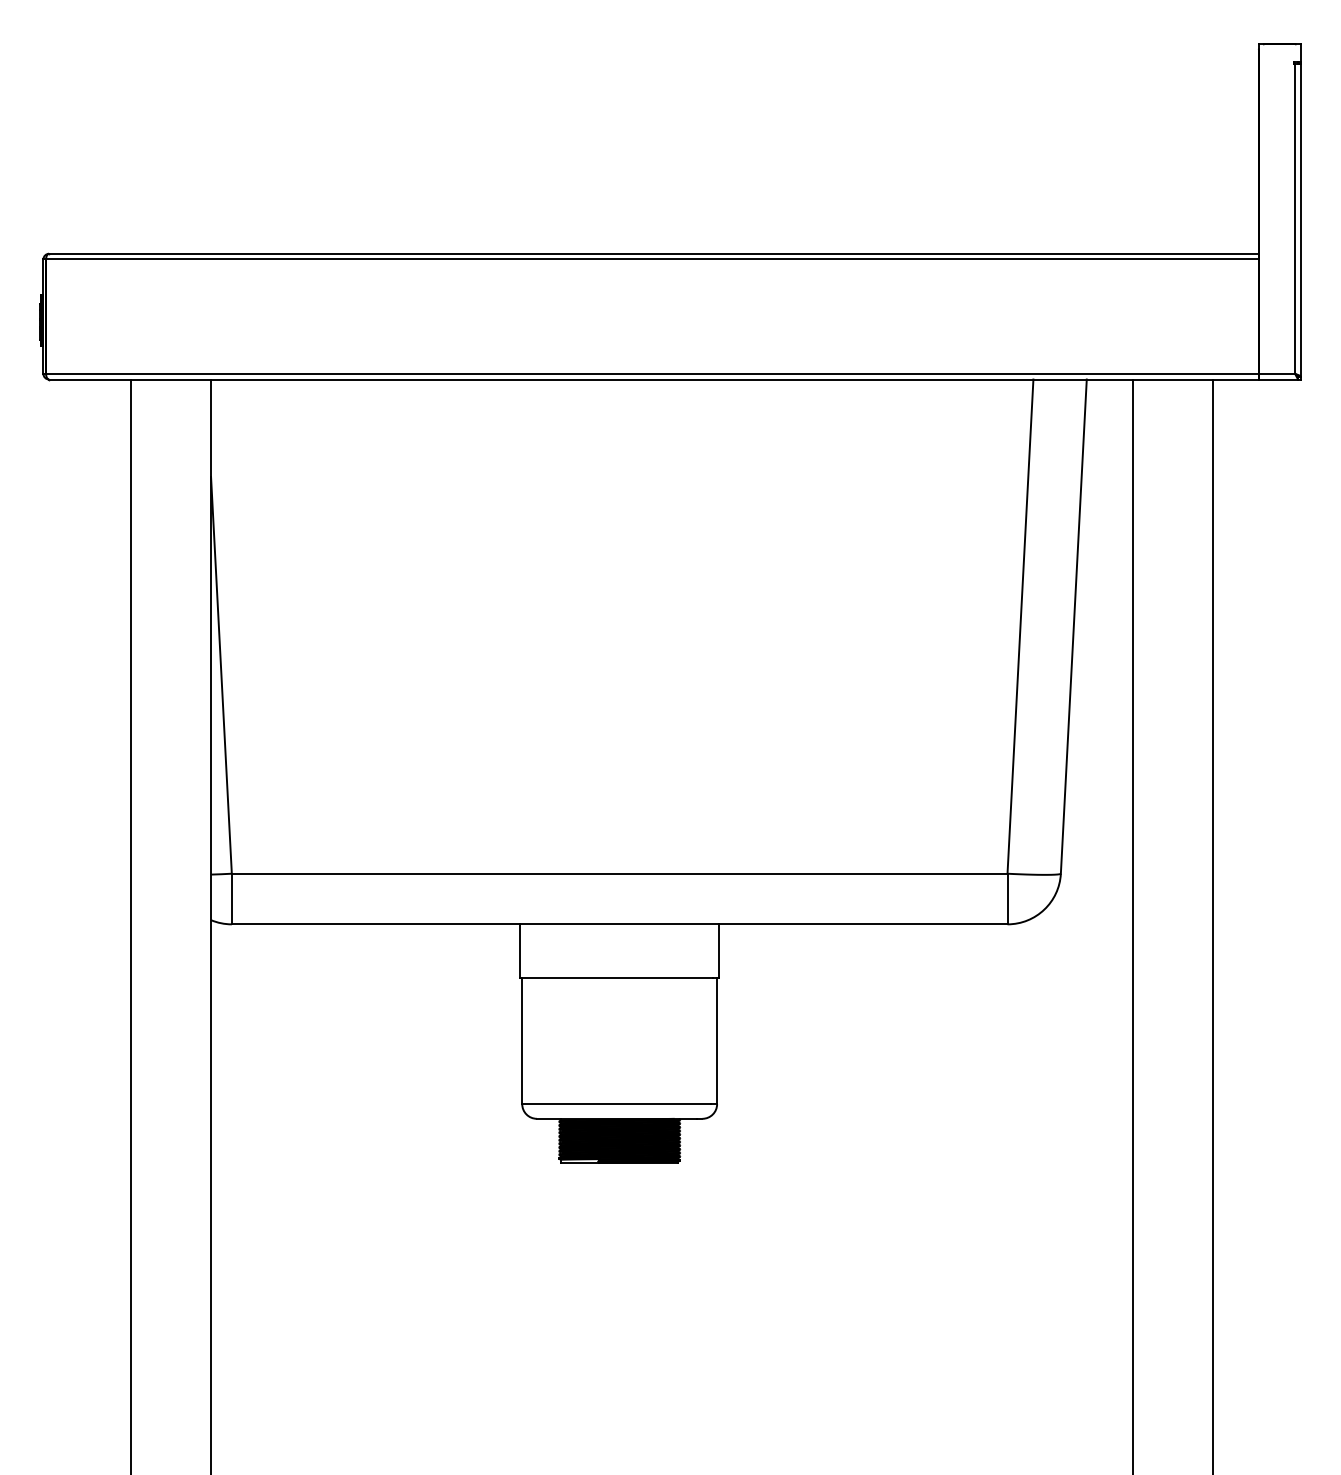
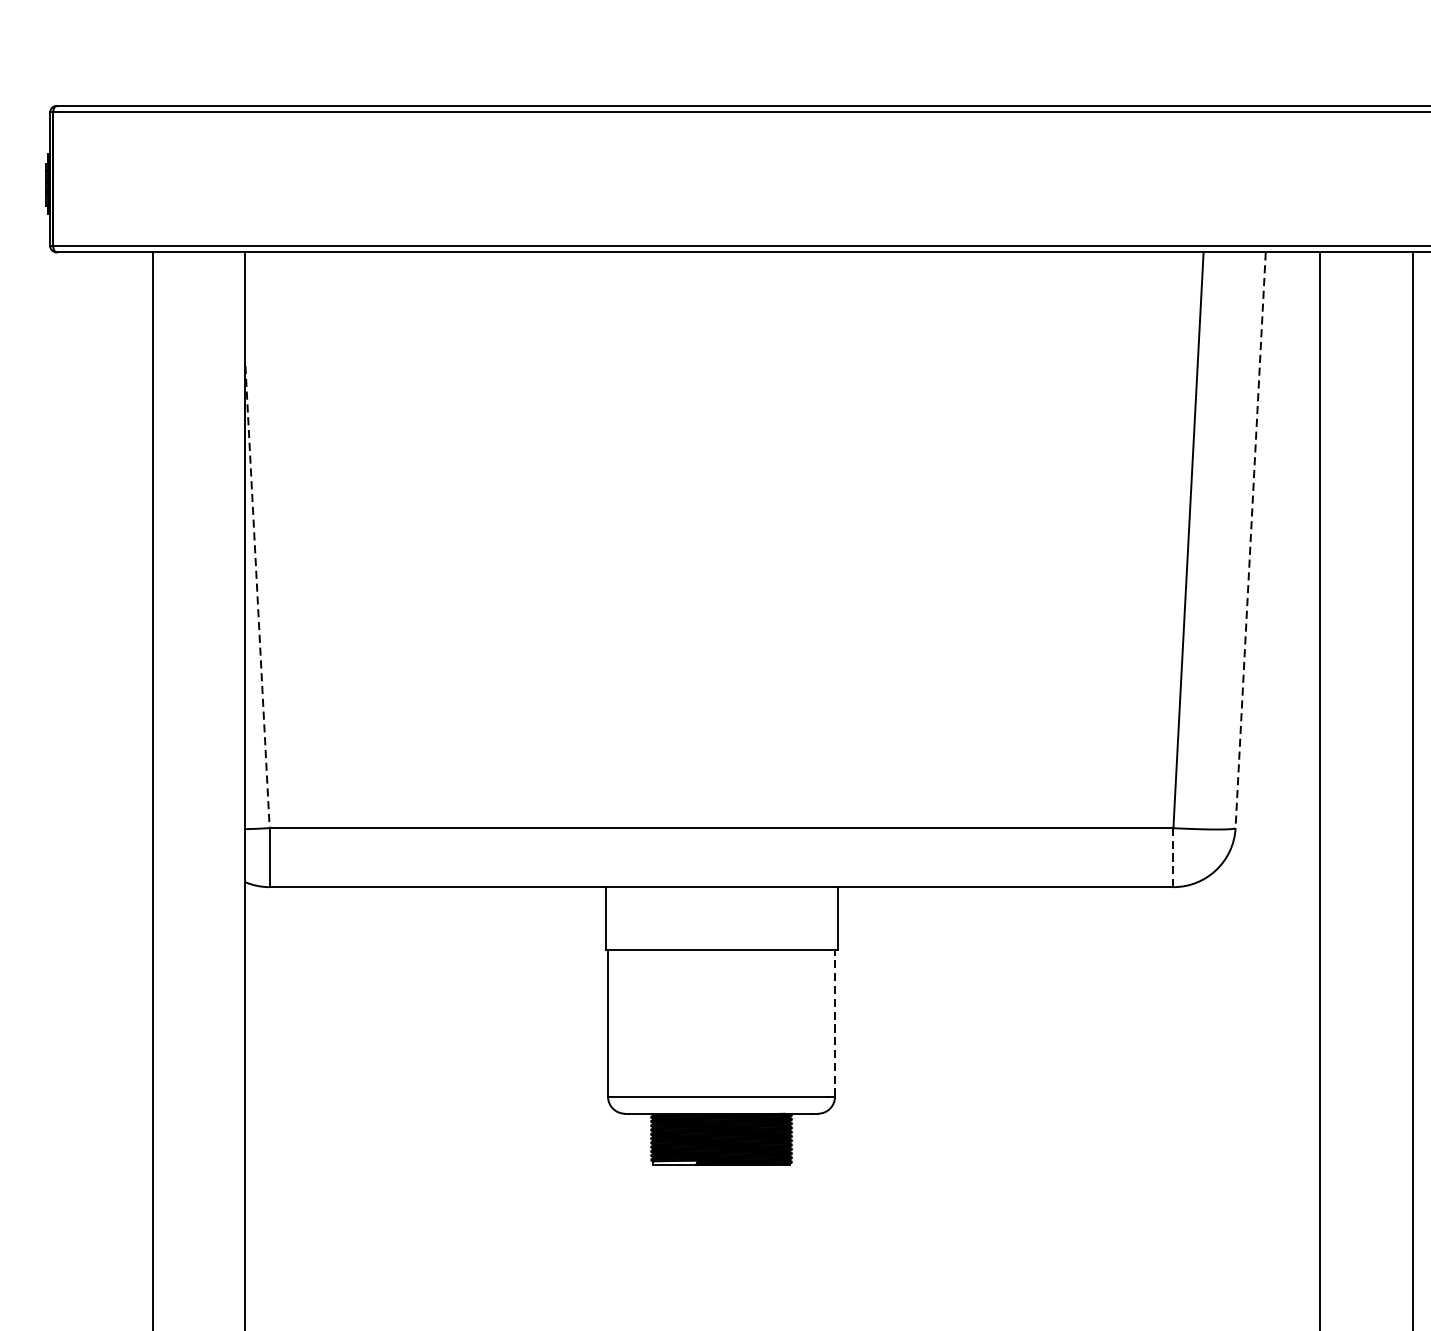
line: (1073, 627) -> (1250, 541), solid -> dashed
line: (221, 675) -> (257, 597), solid -> dashed
line: (1007, 898) -> (1173, 857), solid -> dashed
line: (717, 1041) -> (835, 1023), solid -> dashed

